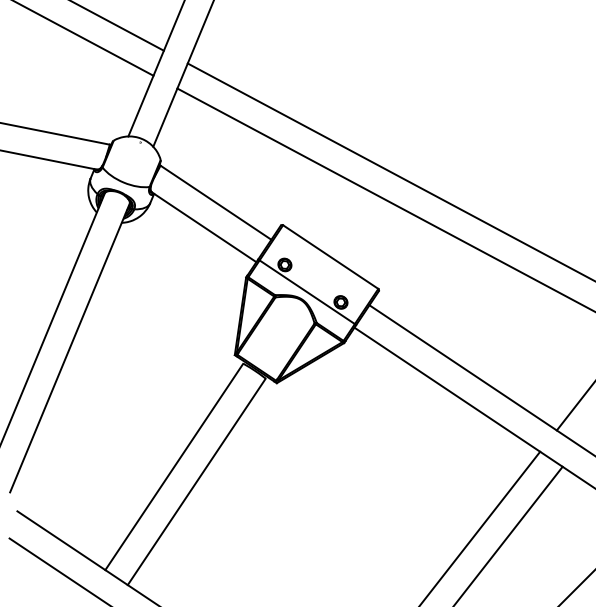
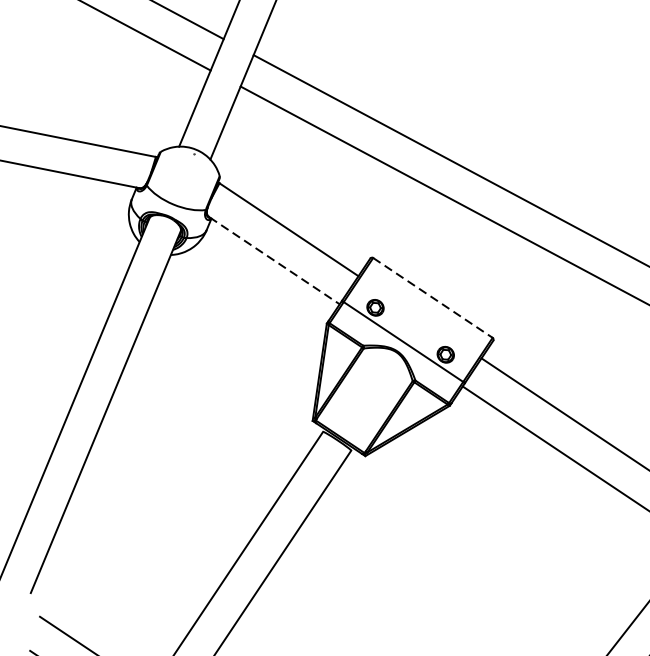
line: (204, 227) -> (274, 260), solid -> dashed
line: (331, 257) -> (433, 298), solid -> dashed

